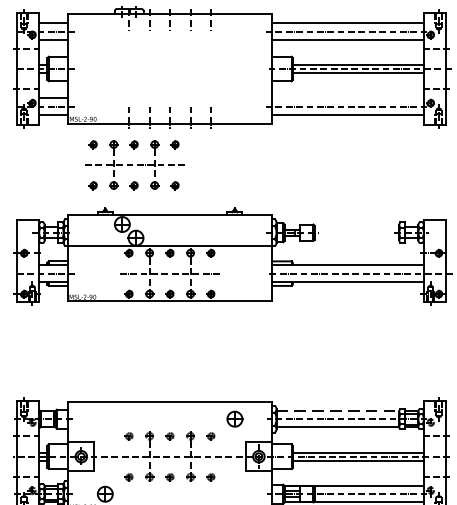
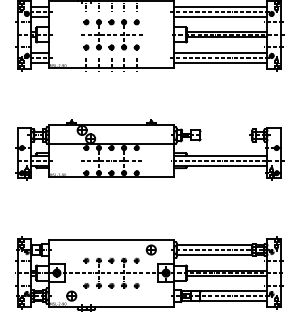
line: (347, 97) -> (220, 52), added
part: (134, 164) -> (111, 34), moved
line: (337, 411) -> (214, 245), dashed -> solid

